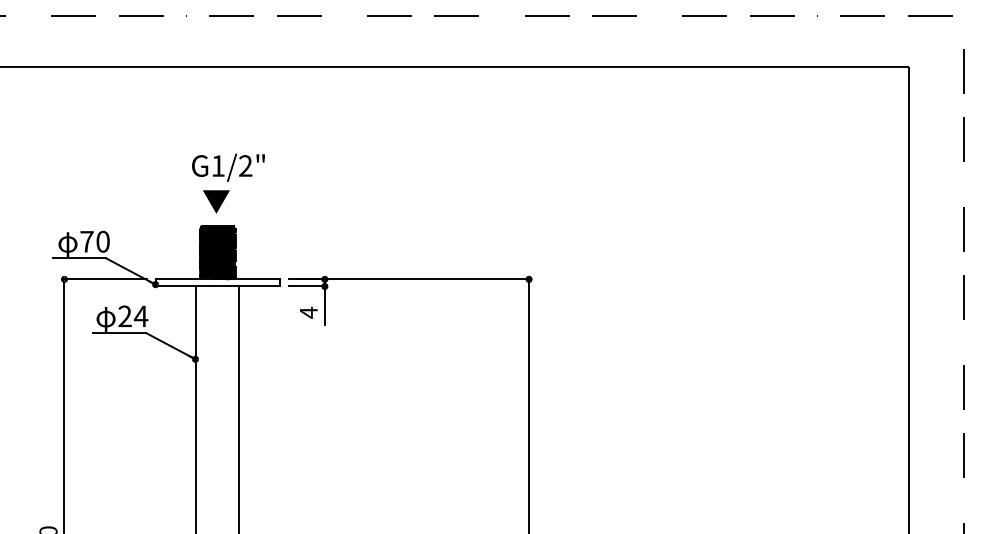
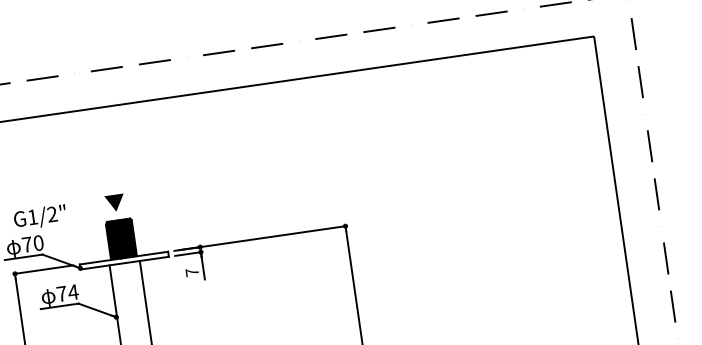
text: (228, 167) -> (40, 217), moved
text: (308, 312) -> (192, 272), 4 -> 7
text: (124, 316) -> (61, 294), 24 -> 74

